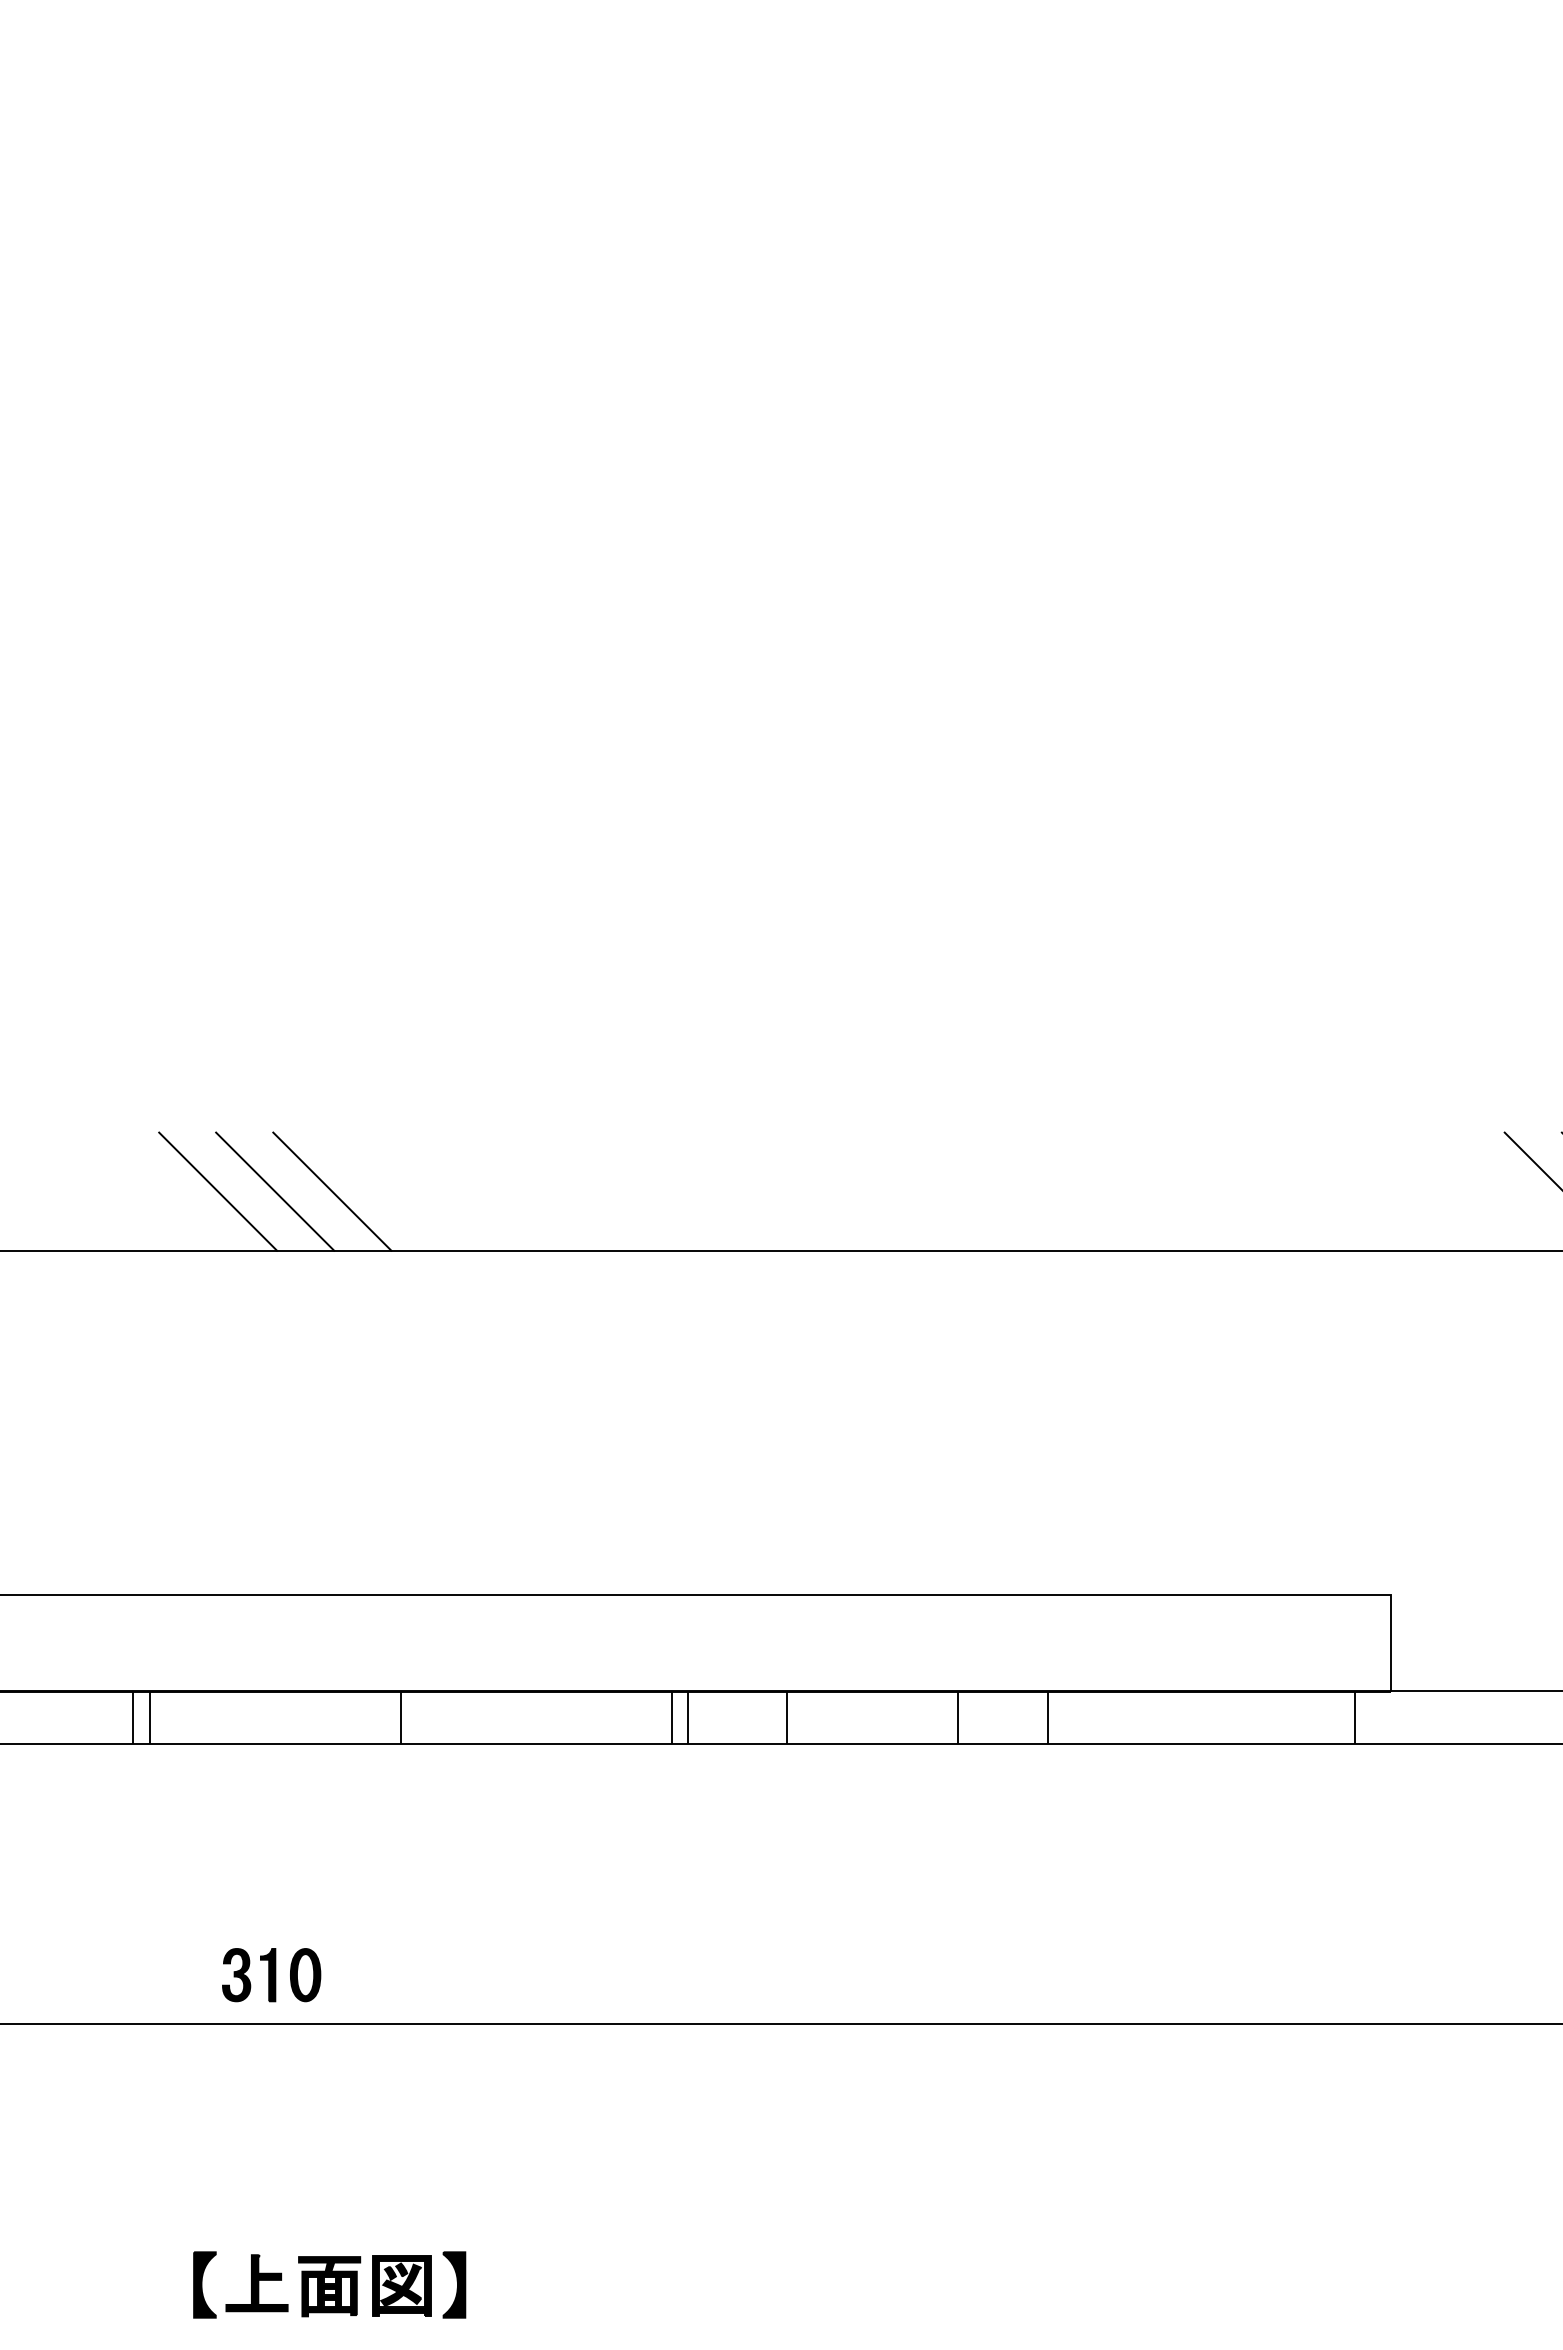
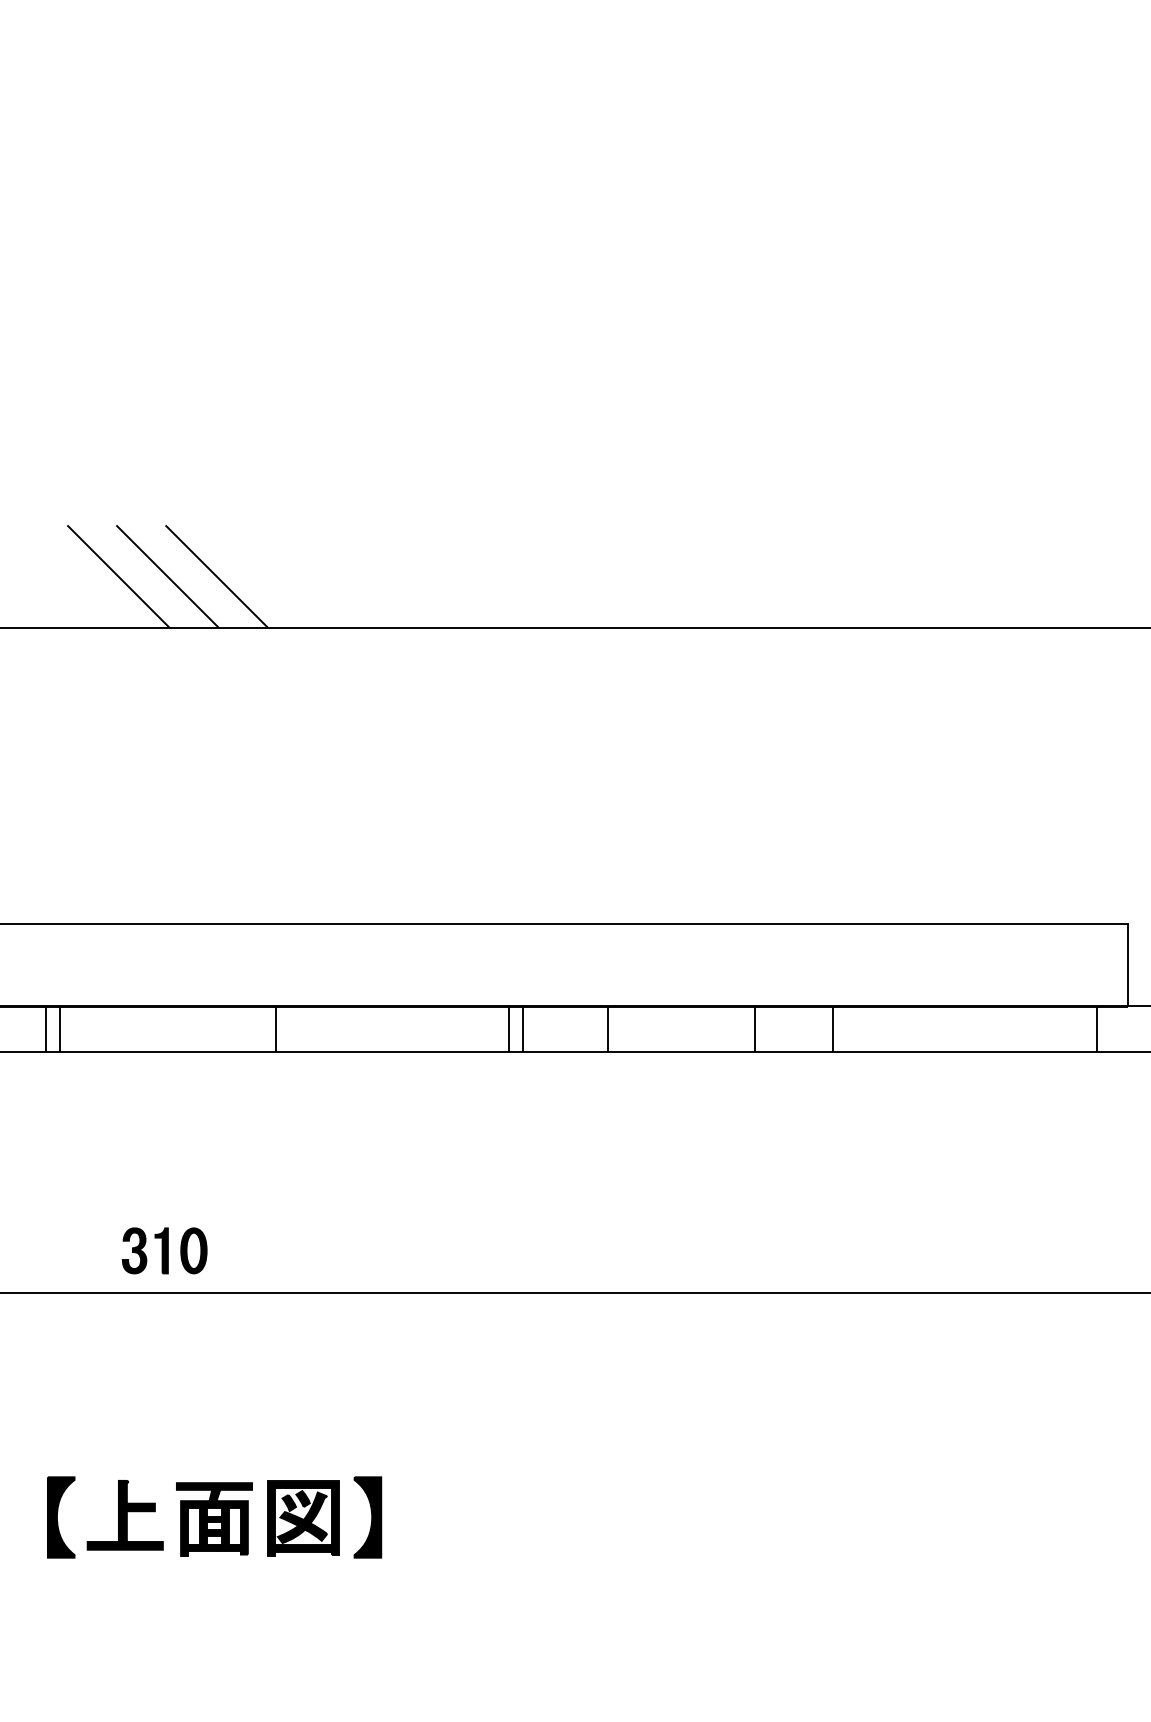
part: (329, 2284) -> (214, 1517), size x1.43

